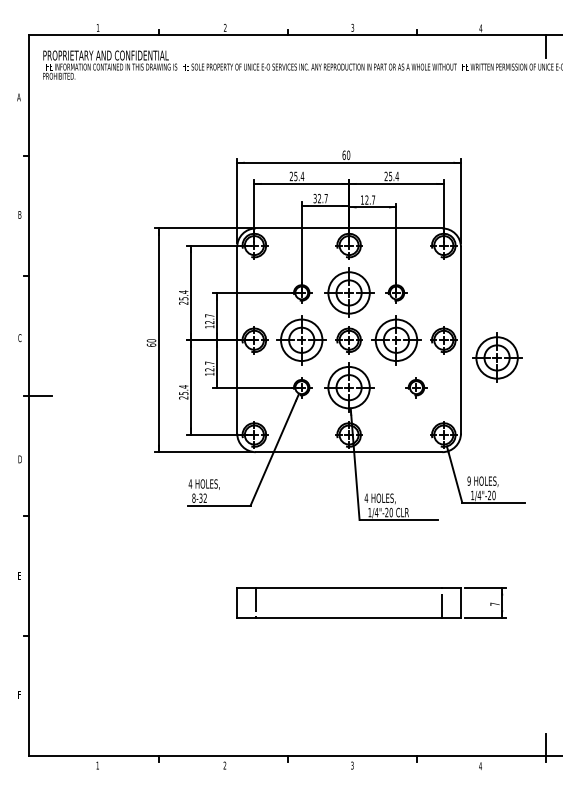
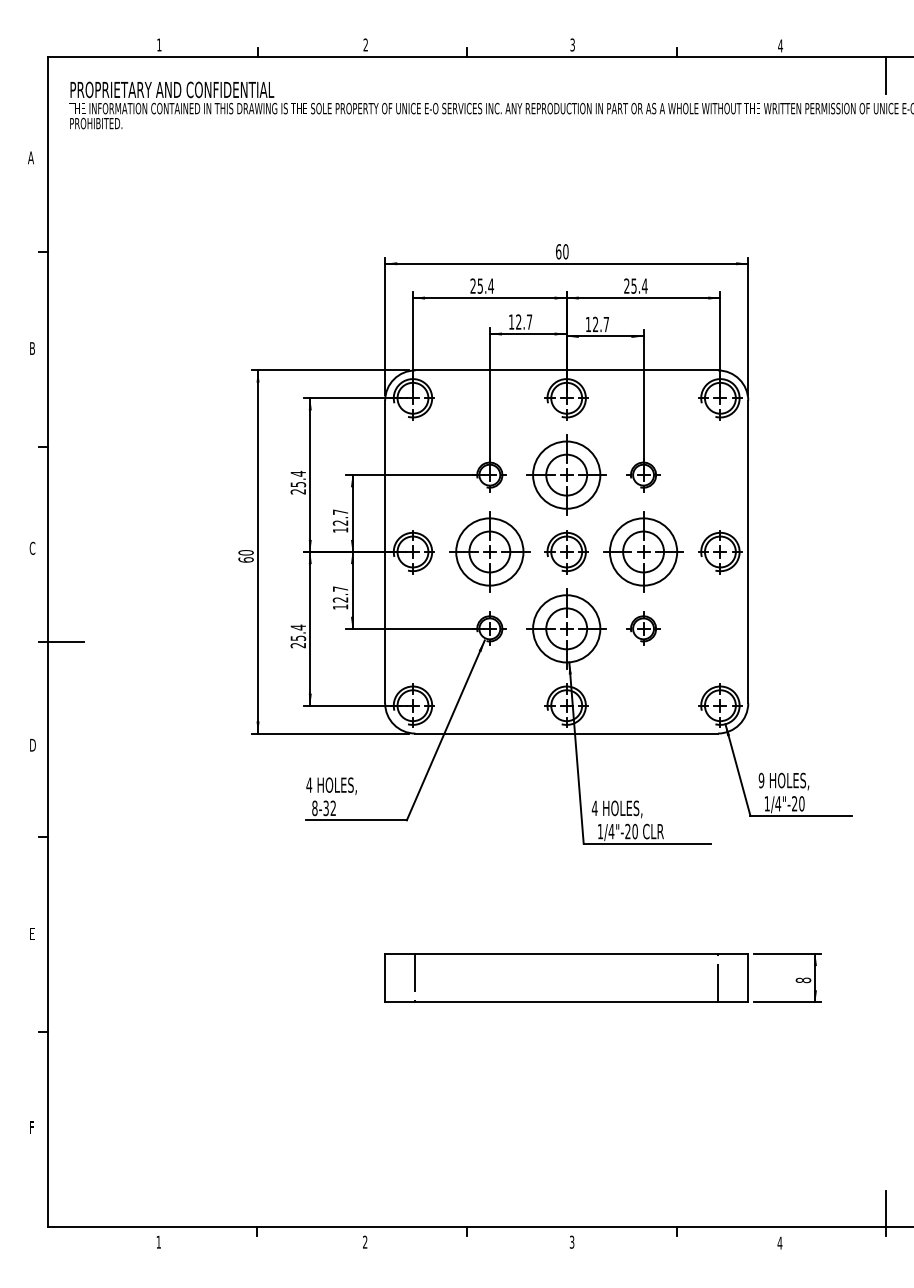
text: (314, 198) -> (510, 321), 32.7 -> 12.7
part: (497, 357) -> (807, 579), removed
part: (416, 387) -> (643, 628), moved
text: (494, 603) -> (802, 979), 7 -> 8

